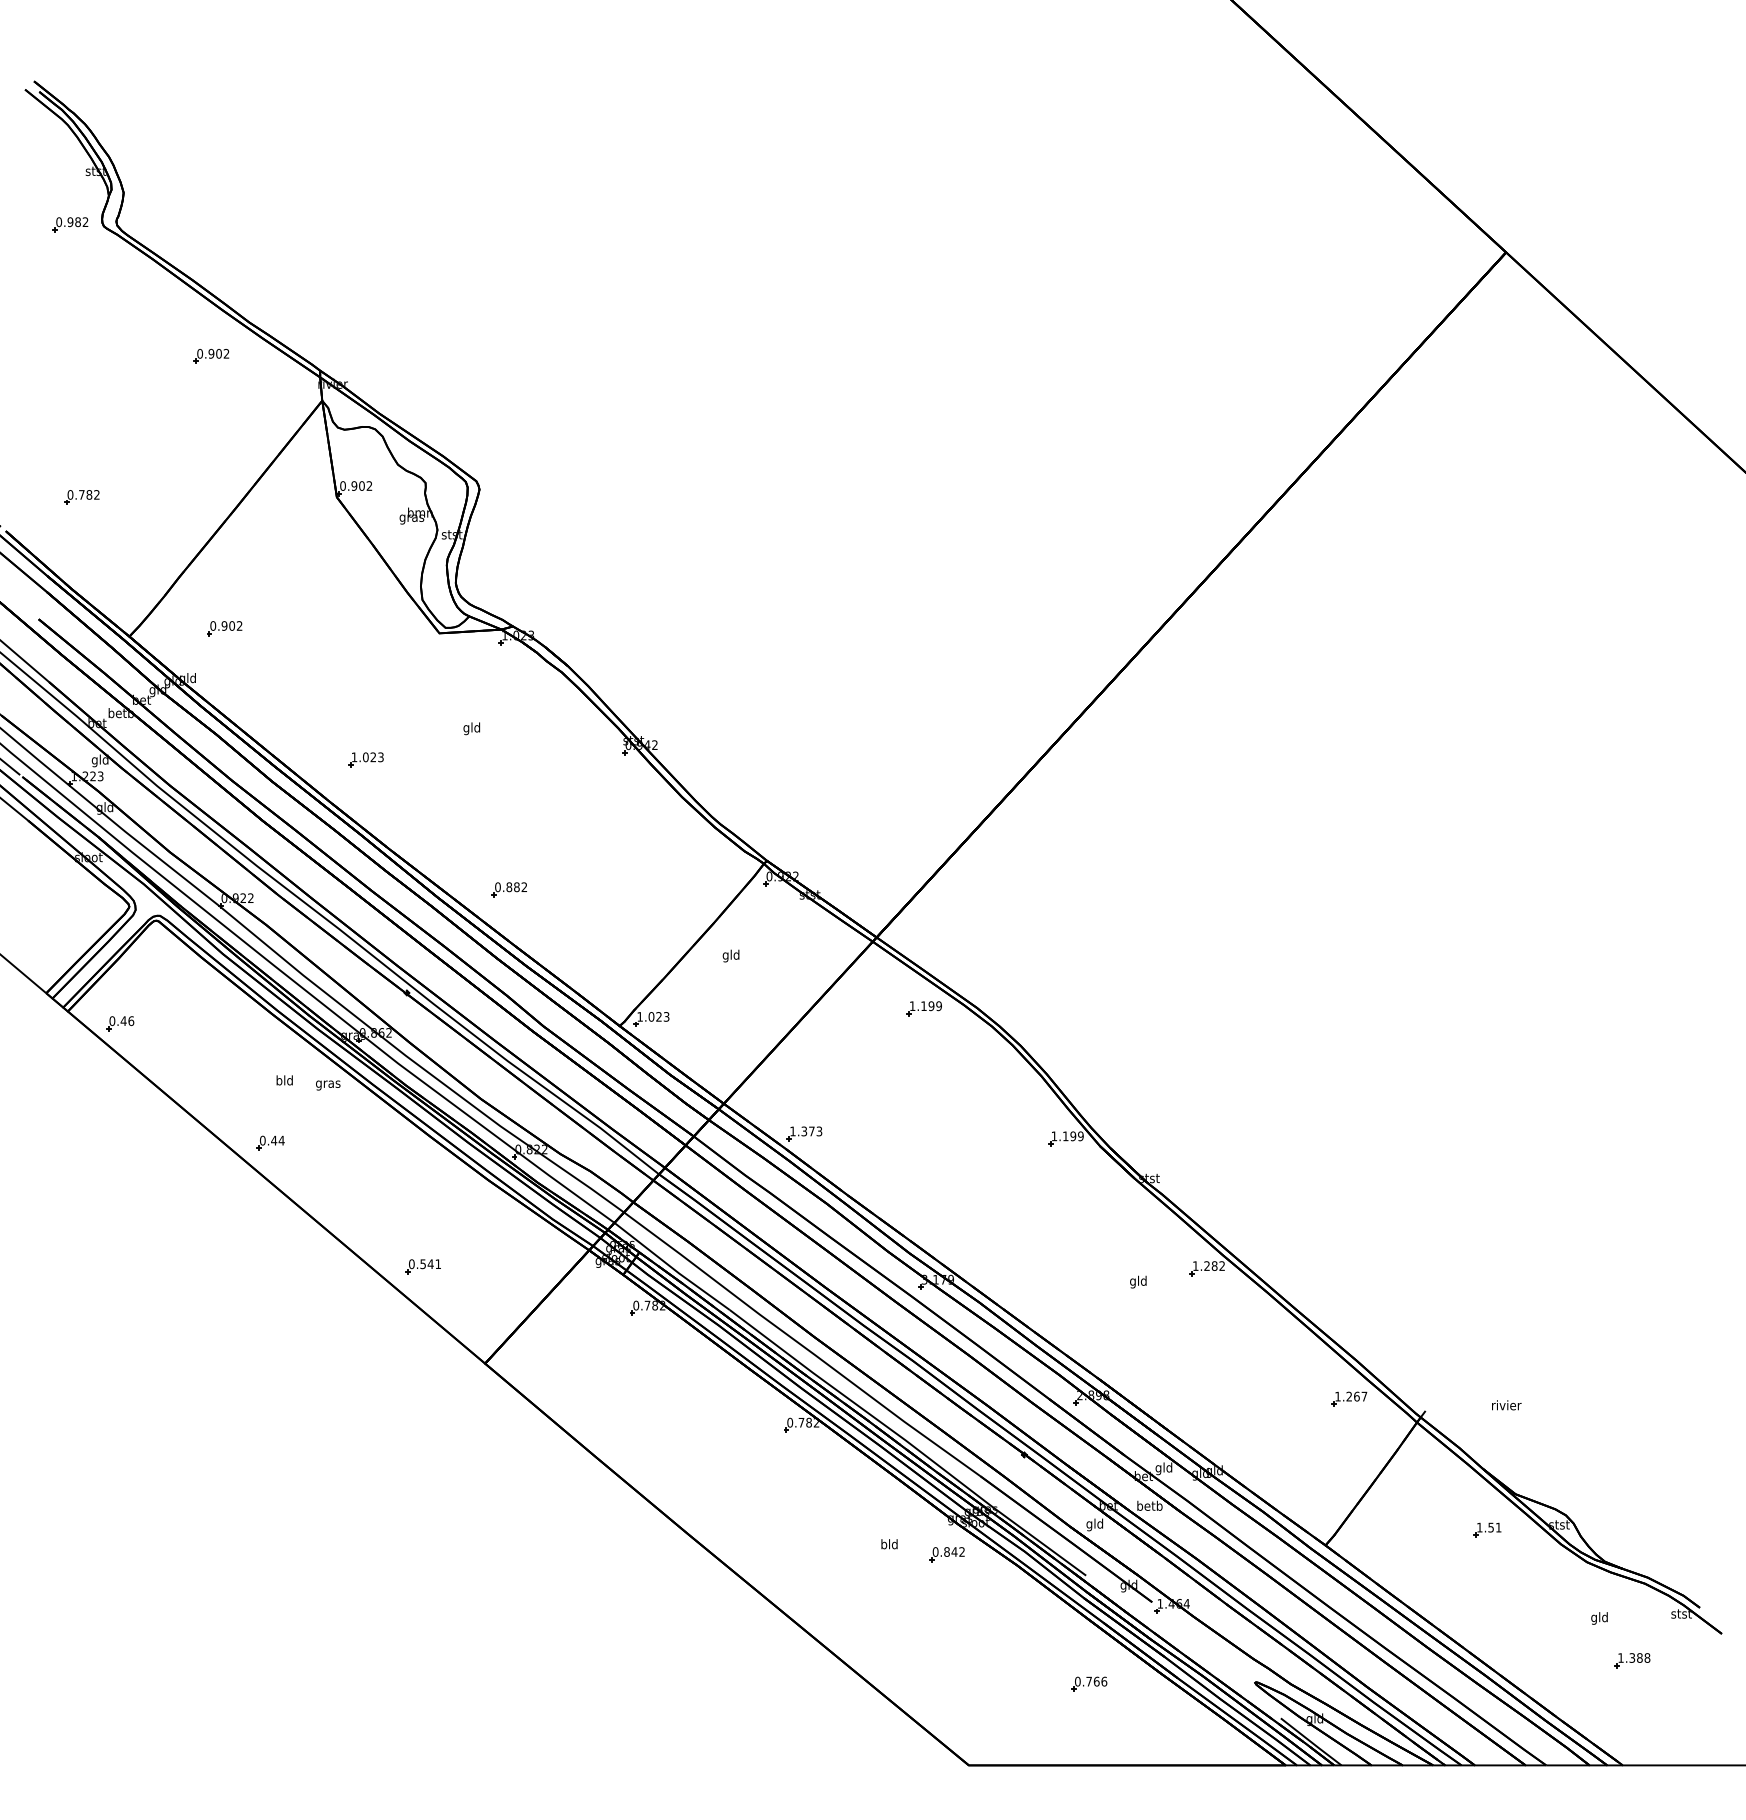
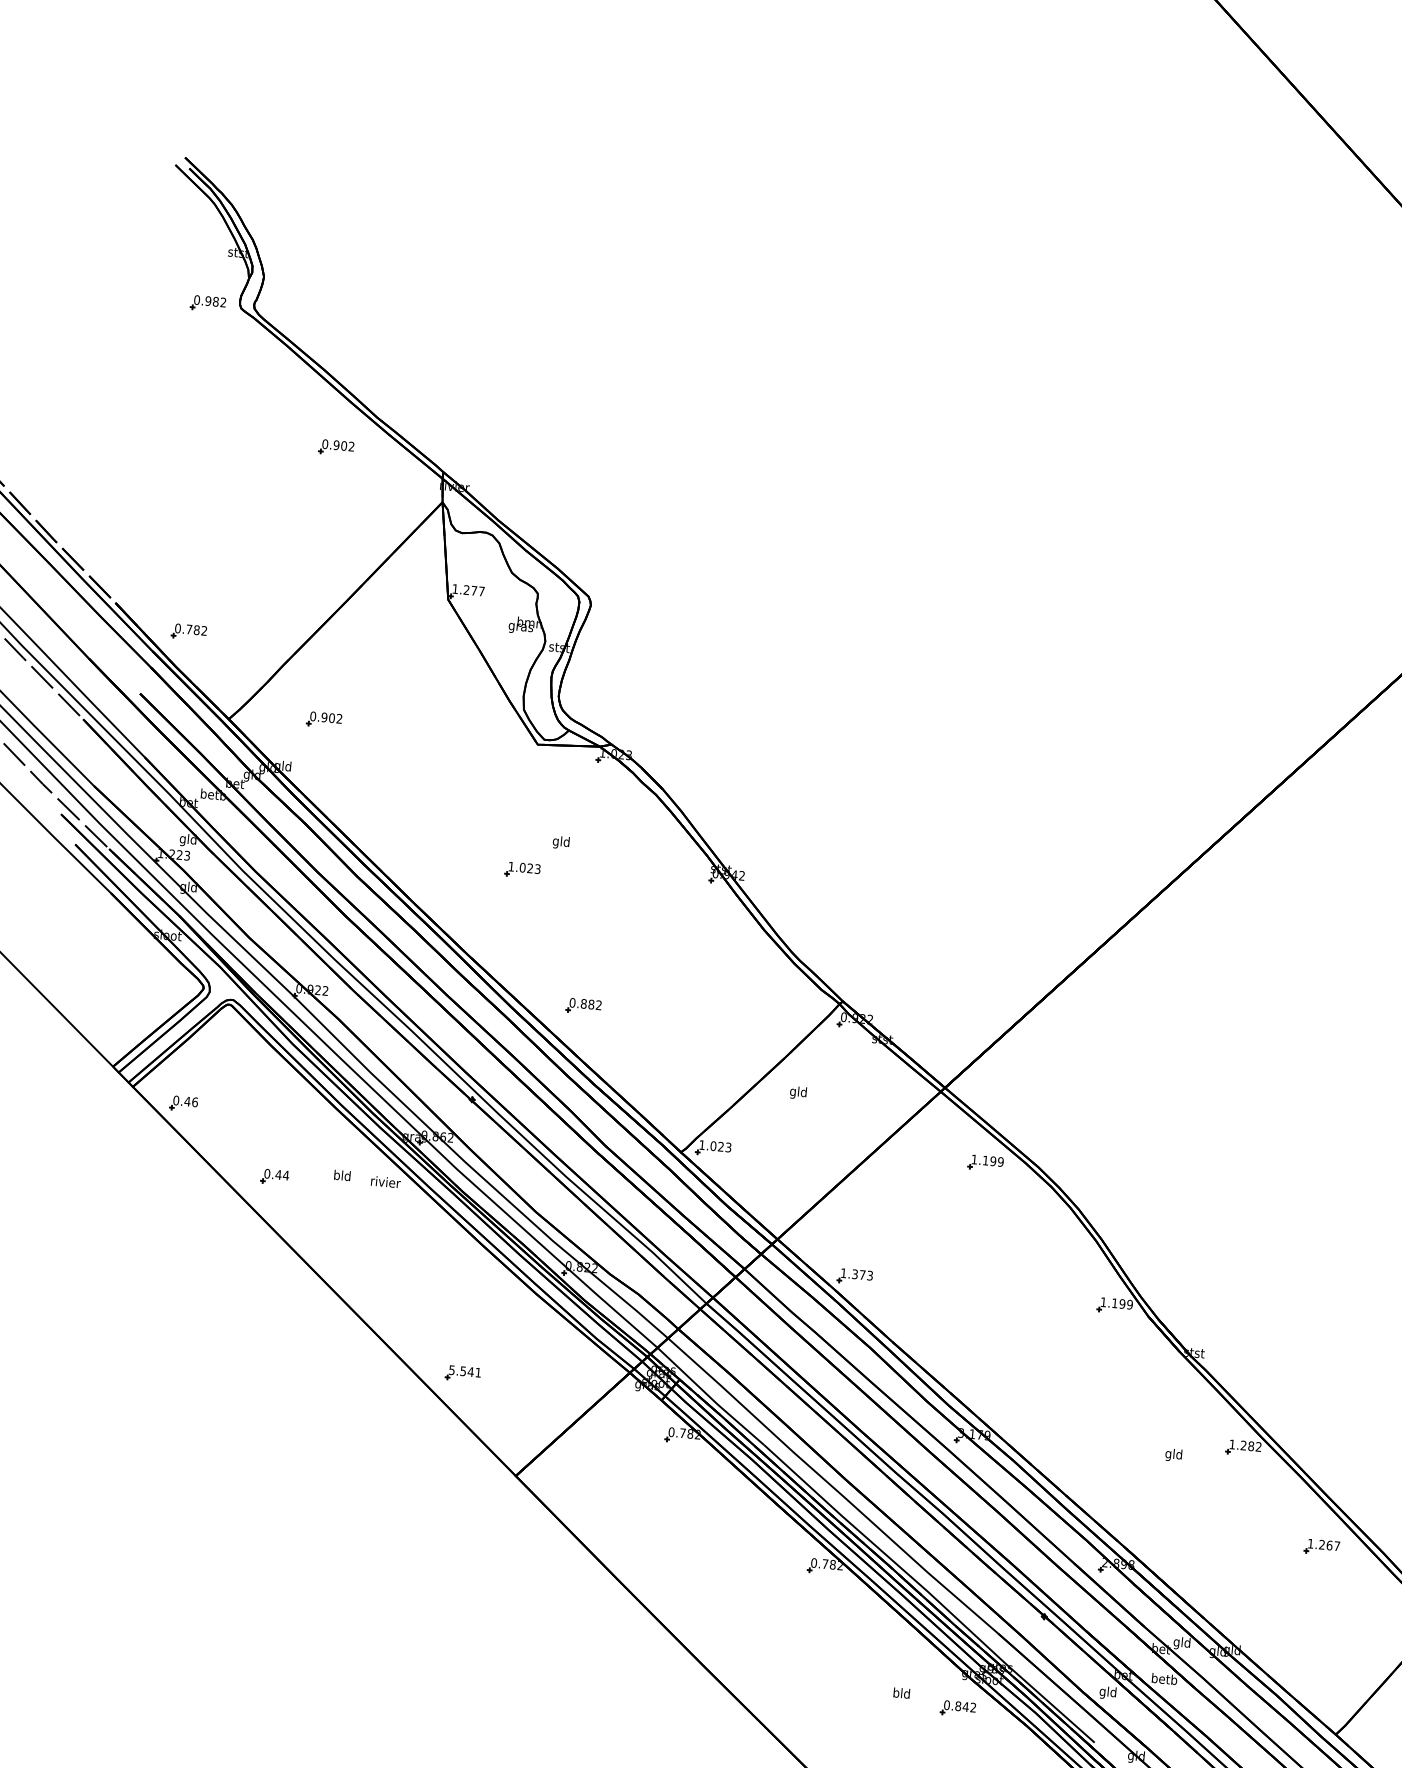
text: (356, 485) -> (468, 589), 0.902 -> 1.277
part: (81, 497) -> (188, 632), moved
part: (365, 759) -> (522, 869), moved
text: (328, 1083) -> (385, 1182), gras -> rivier
part: (270, 1142) -> (274, 1176), moved
text: (411, 1264) -> (451, 1370), 0.541 -> 5.541
part: (1349, 1398) -> (1322, 1546), moved

